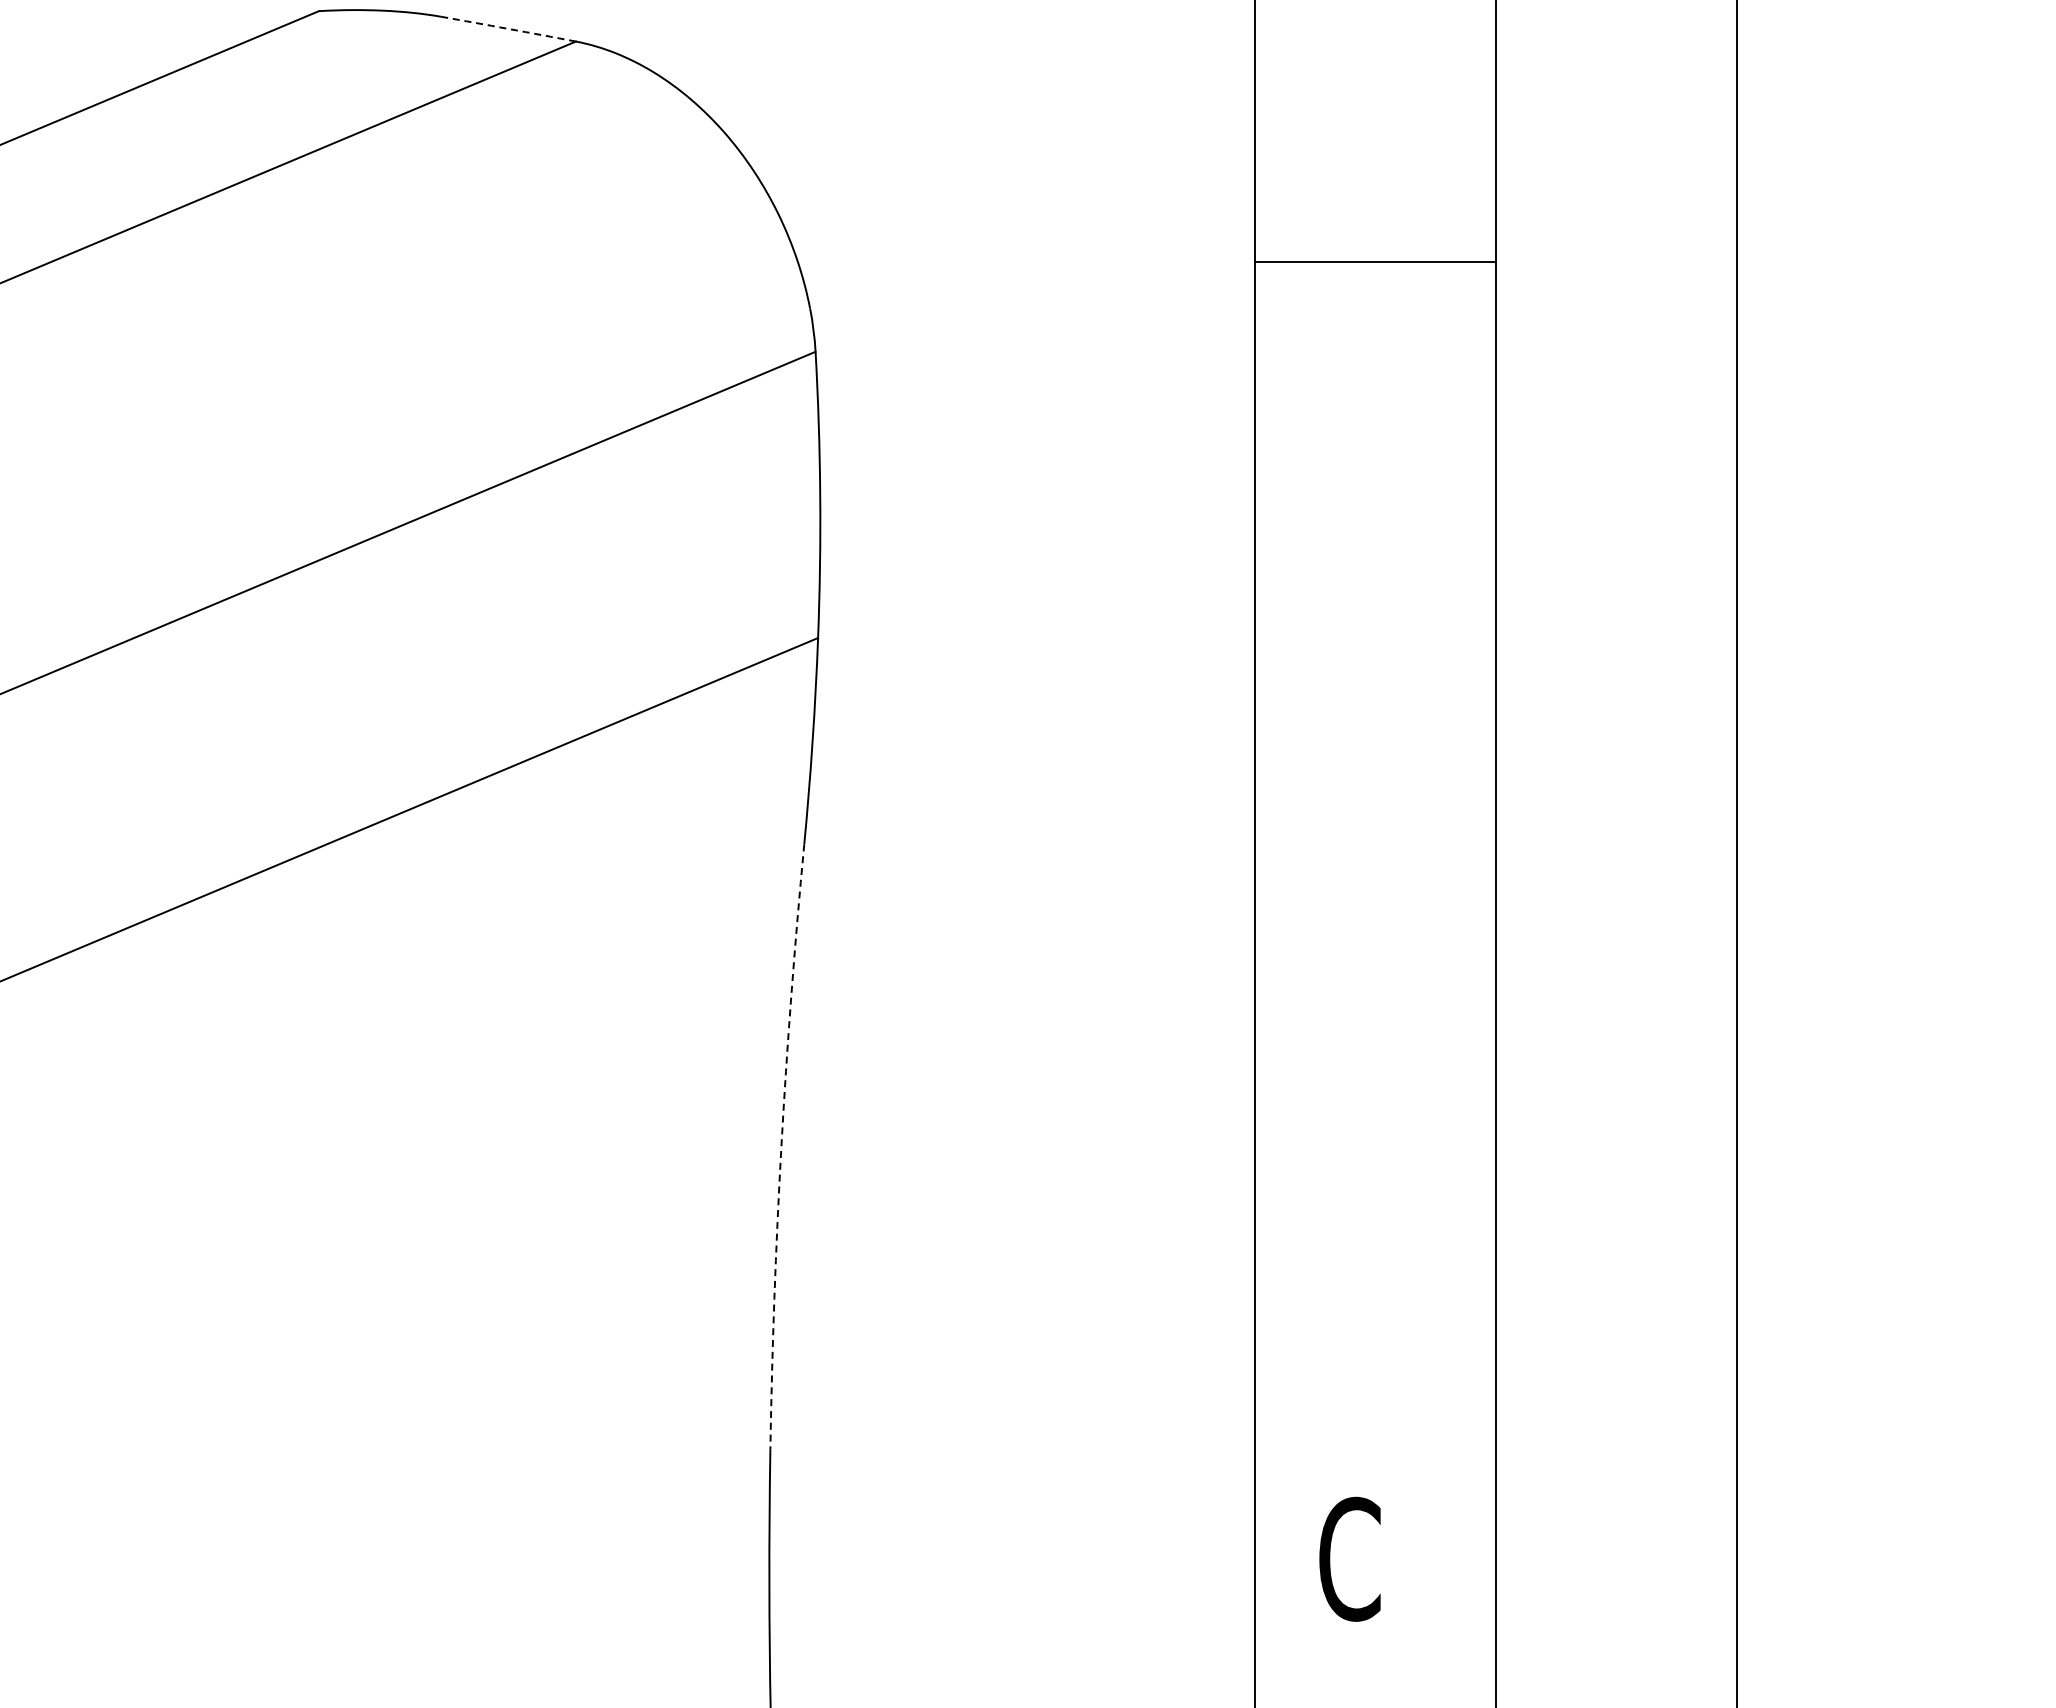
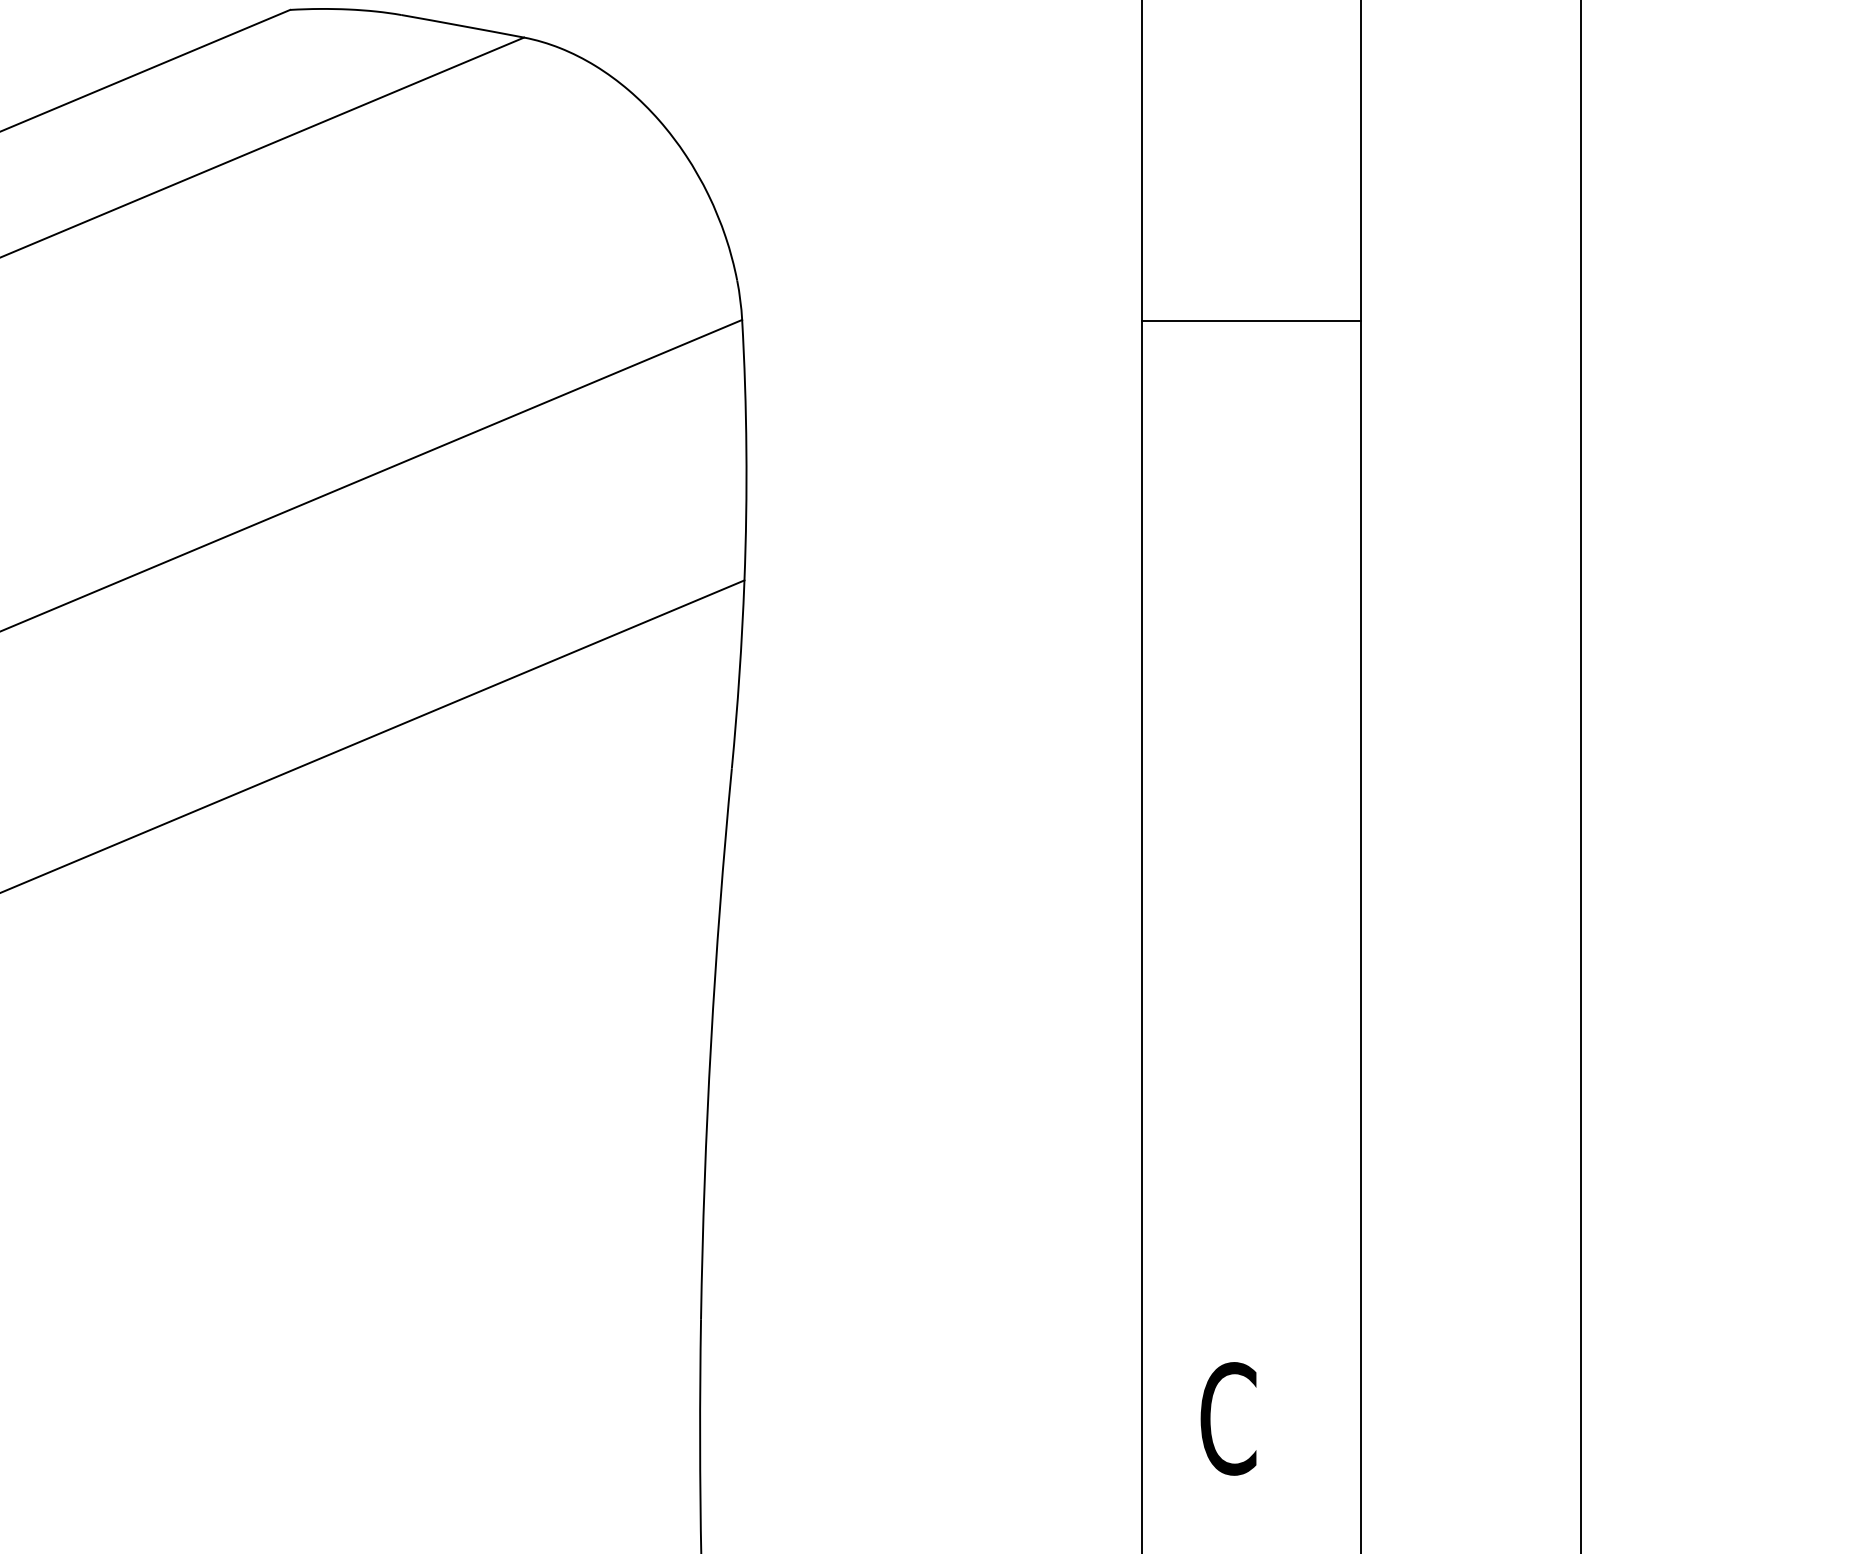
arc: (508, 28) -> (462, 25), dashed -> solid
line: (1374, 262) -> (1250, 321), moved
arc: (781, 1146) -> (711, 1043), dashed -> solid

